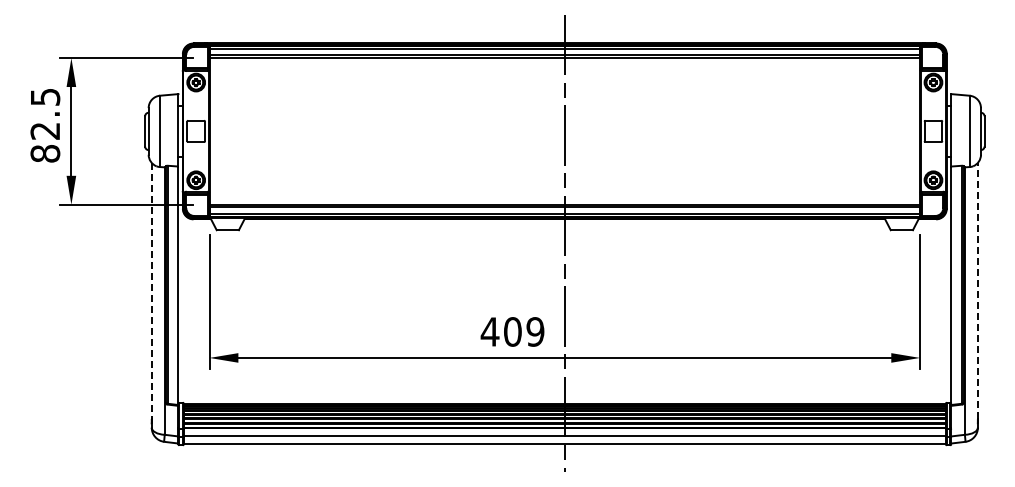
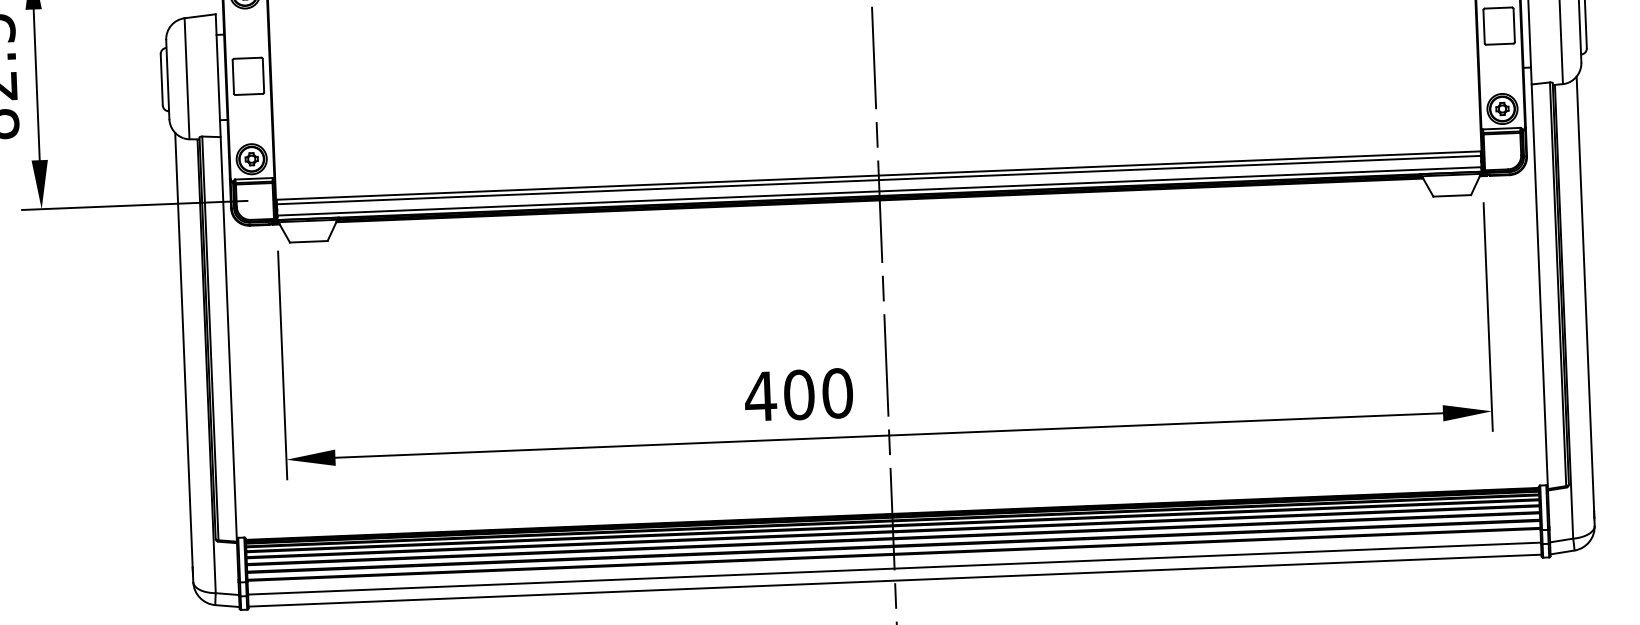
line: (977, 290) -> (1584, 292), dashed -> solid
line: (151, 291) -> (183, 350), dashed -> solid
text: (535, 331) -> (837, 392), 409 -> 400

